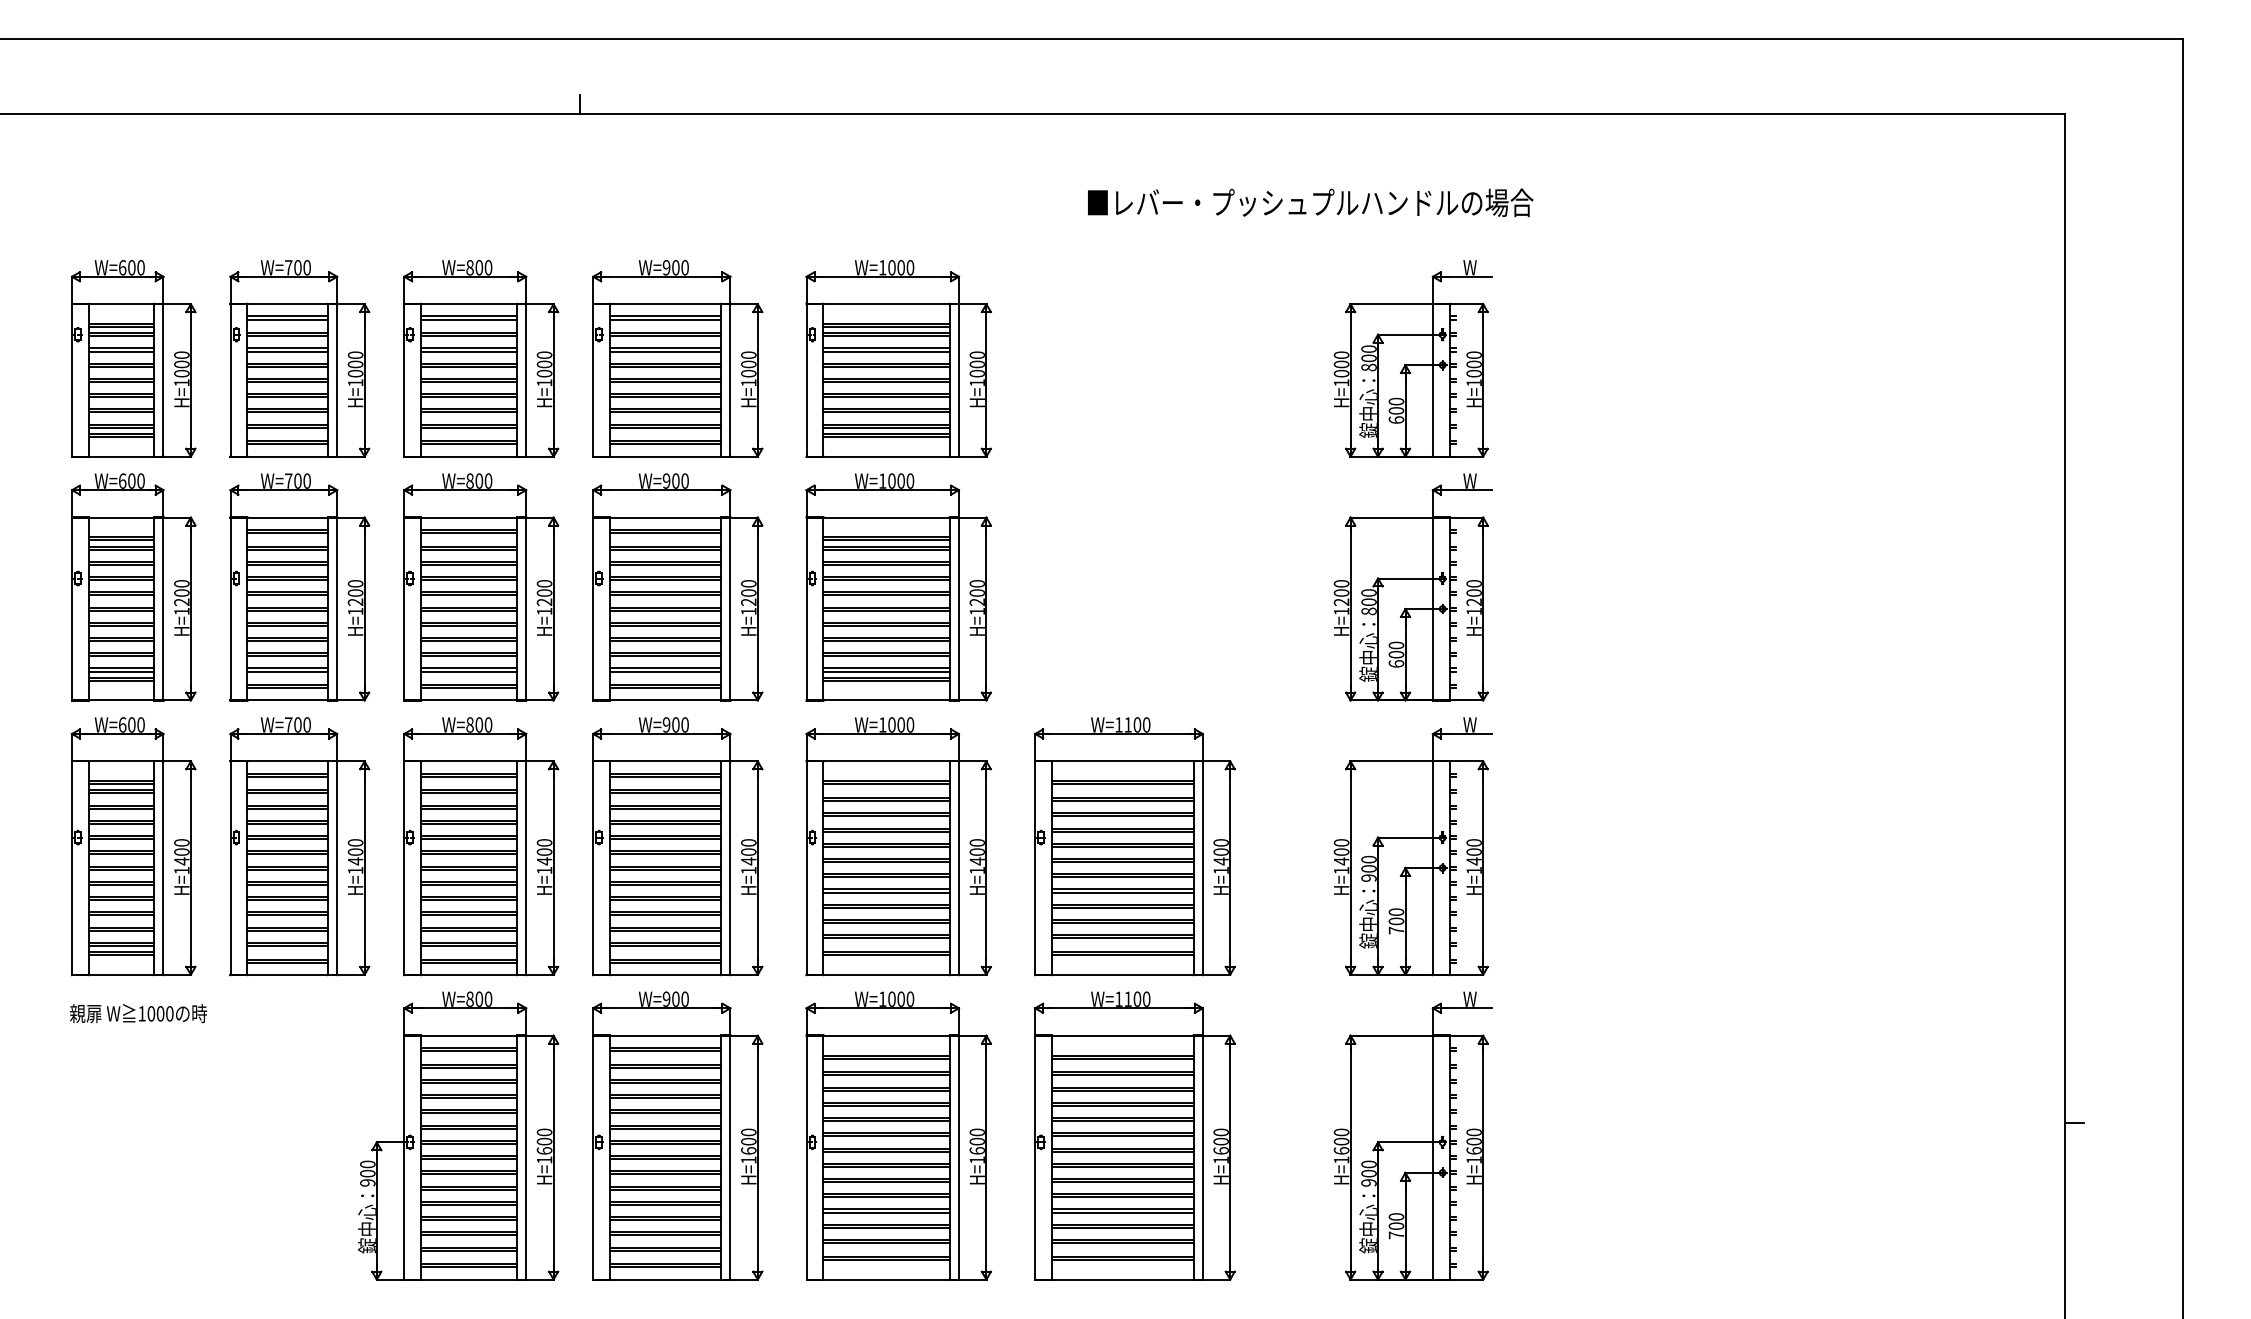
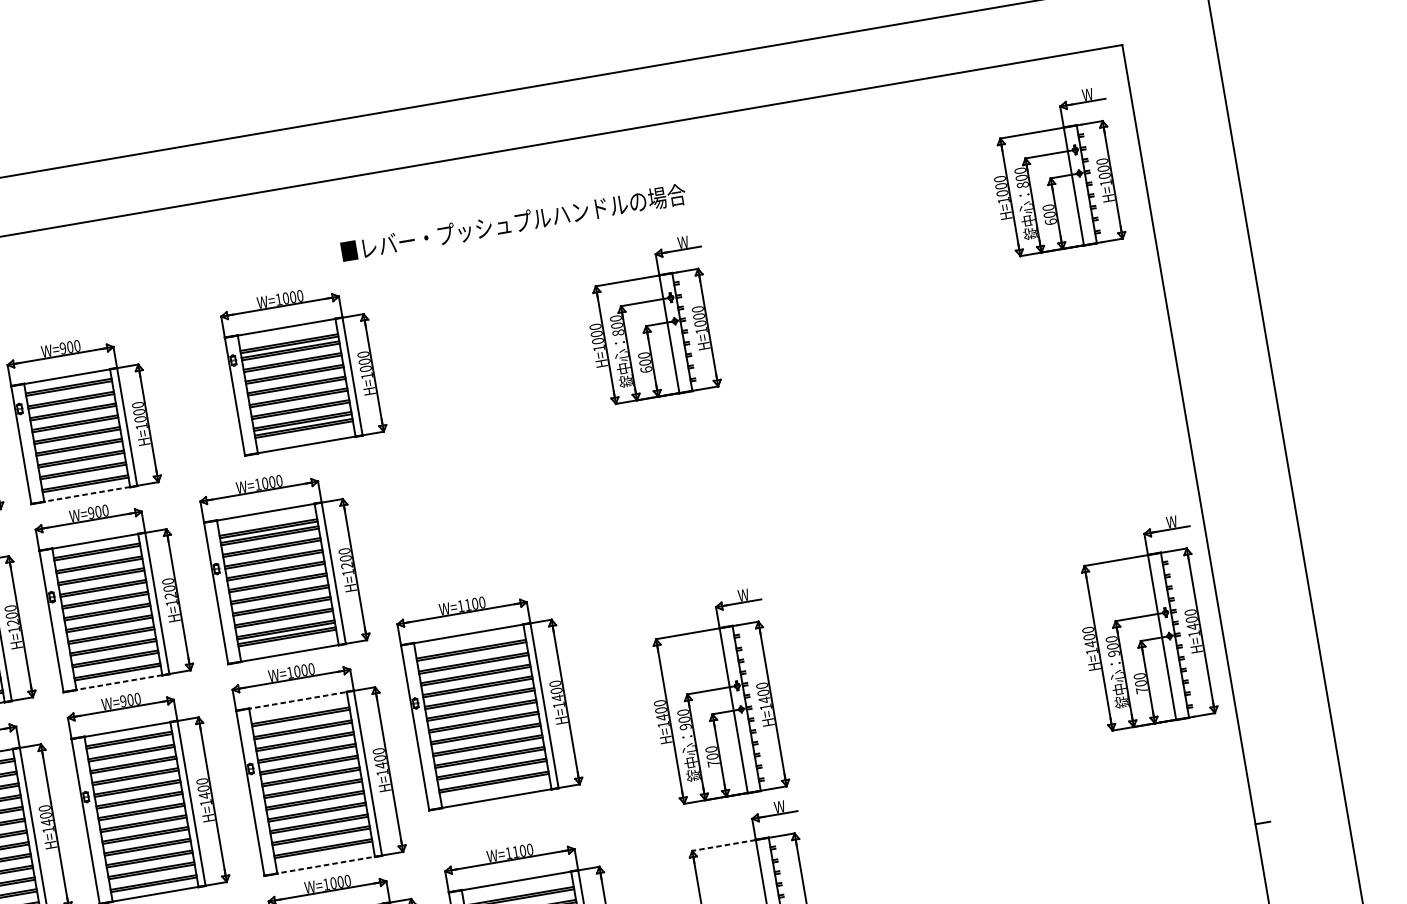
text: (1310, 202) -> (513, 222), moved
part: (1953, 259) -> (1055, 172), added
part: (898, 358) -> (302, 367), moved
line: (661, 456) -> (84, 494), solid -> dashed
part: (1412, 587) -> (680, 496), removed
line: (661, 700) -> (116, 683), solid -> dashed
line: (882, 761) -> (294, 701), solid -> dashed
part: (1134, 846) -> (488, 698), moved
part: (1967, 846) -> (1143, 623), added
line: (883, 974) -> (323, 865), solid -> dashed
line: (1391, 1035) -> (723, 845), solid -> dashed

